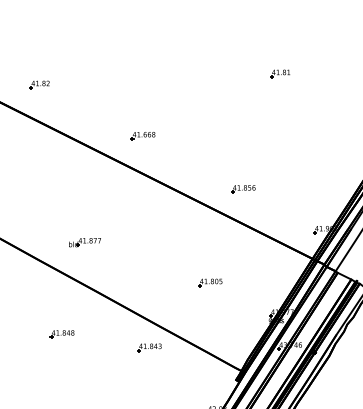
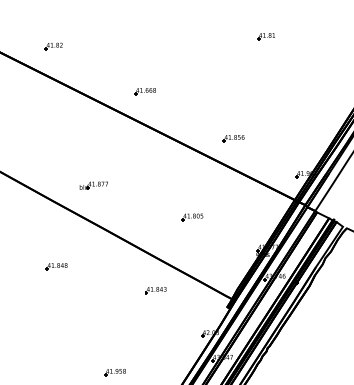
part: (210, 283) -> (192, 217), moved
part: (61, 334) -> (56, 266), moved
part: (149, 347) -> (155, 290), moved

